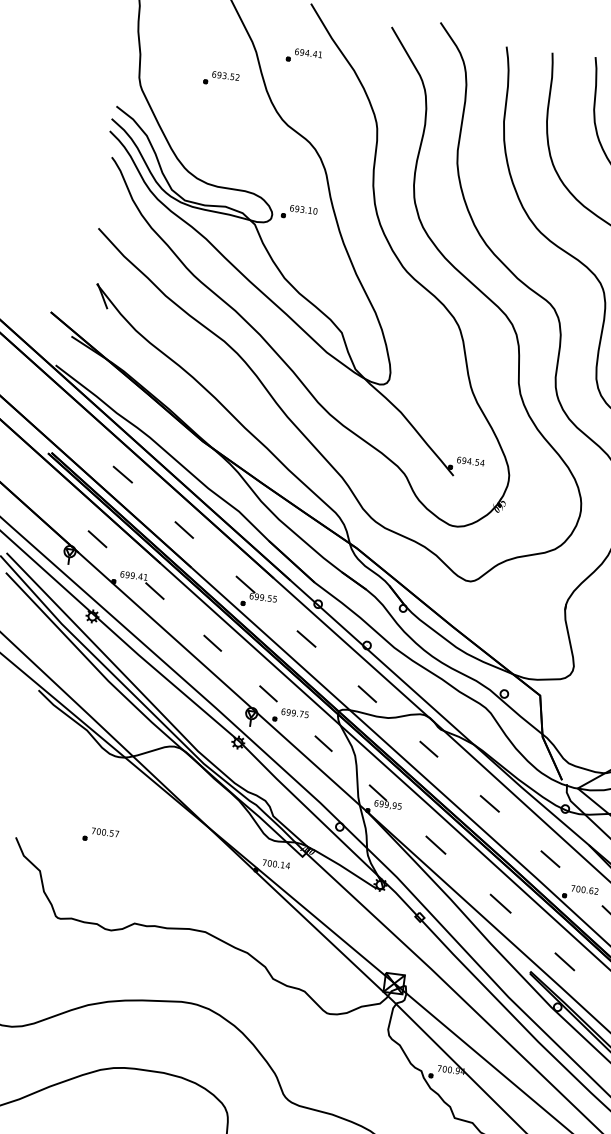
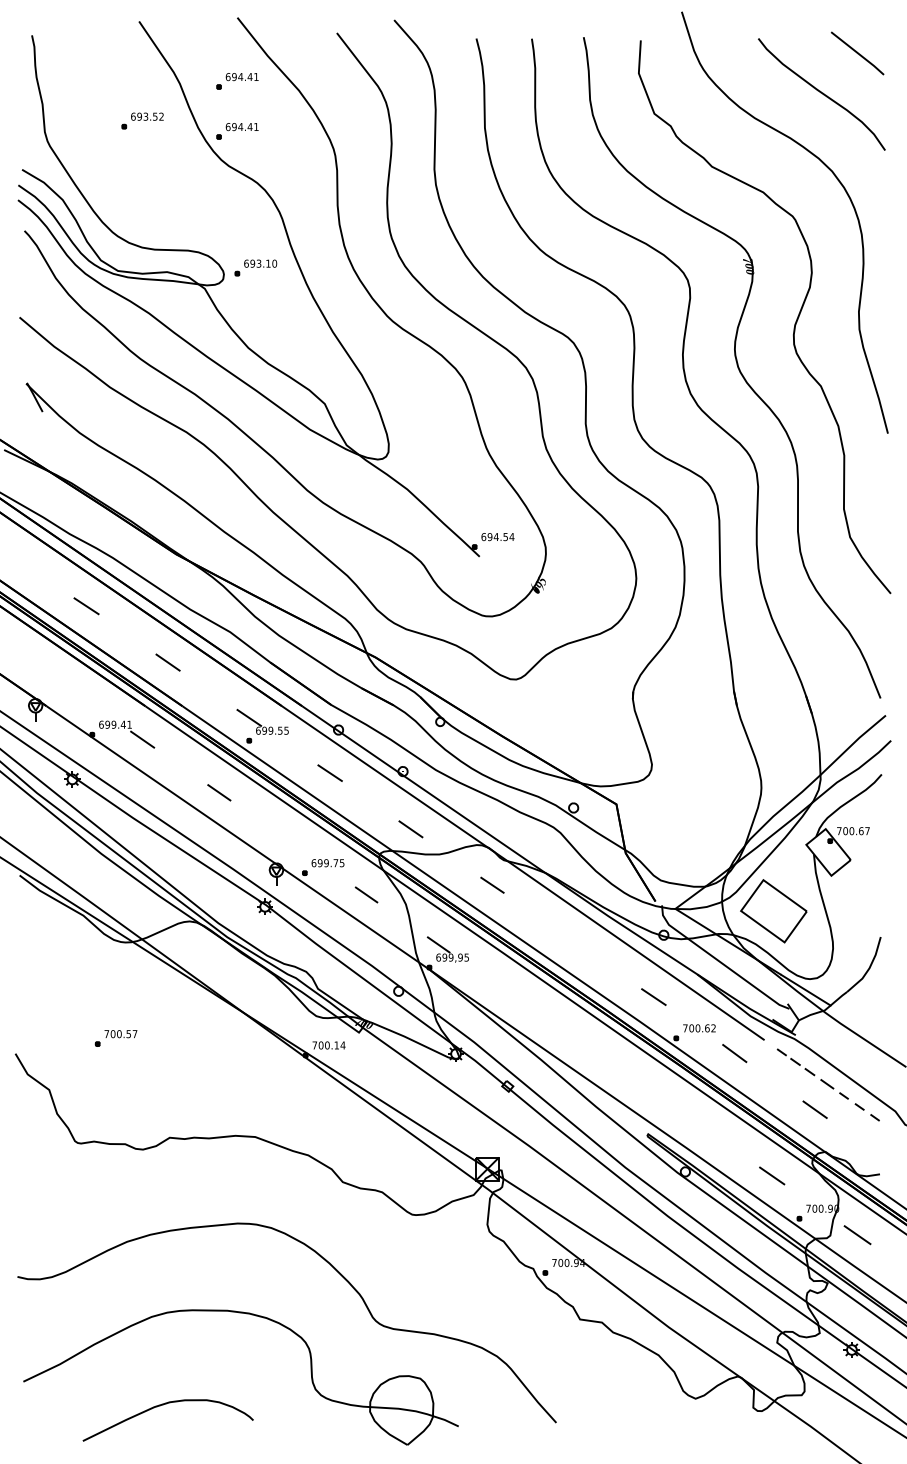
part: (298, 97) -> (237, 131), added
line: (97, 538) -> (66, 686), removed
line: (268, 693) -> (293, 843), removed
line: (490, 803) -> (573, 940), removed
line: (435, 844) -> (515, 997), removed
line: (500, 903) -> (601, 1057), removed
line: (564, 961) -> (686, 1116), removed

